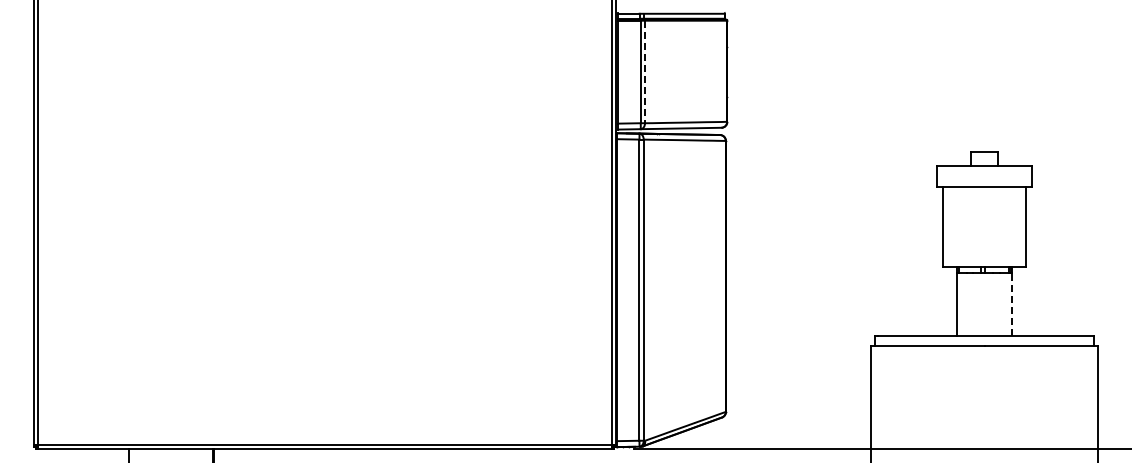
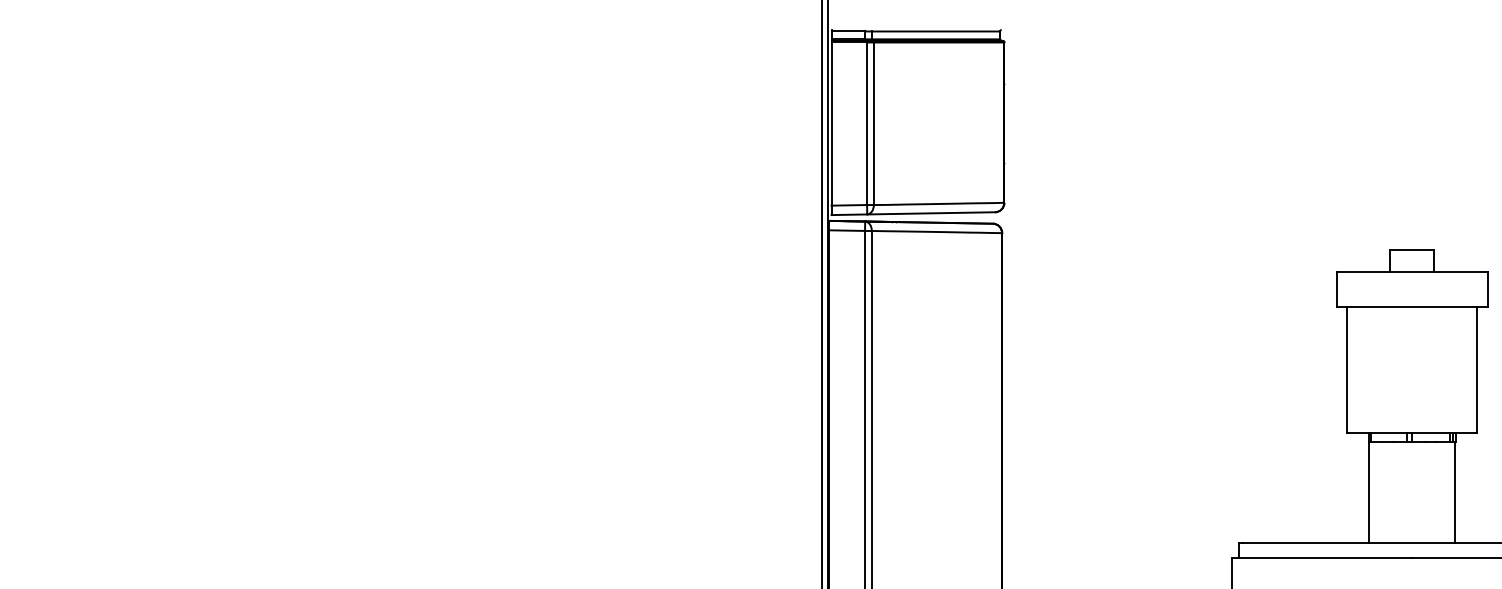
line: (645, 72) -> (874, 124), dashed -> solid
line: (1011, 304) -> (1454, 492), dashed -> solid

